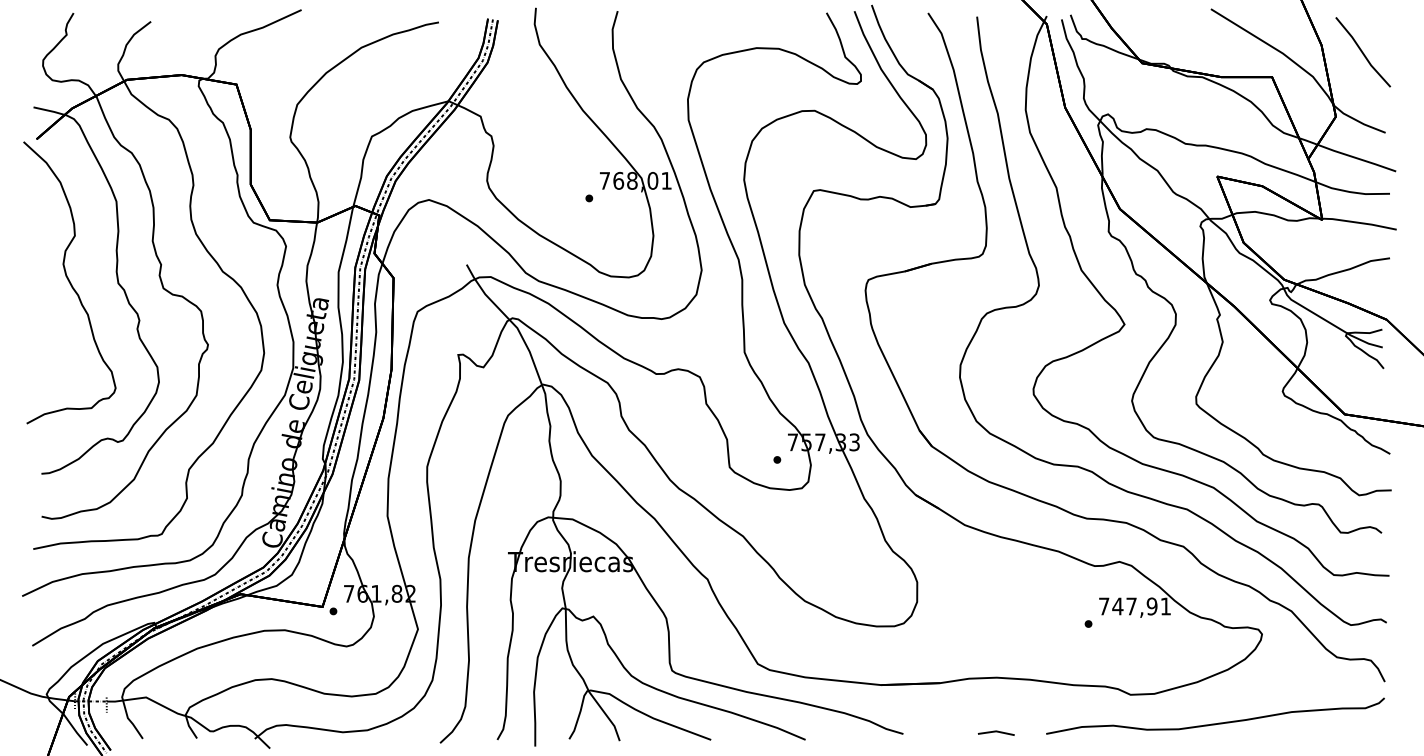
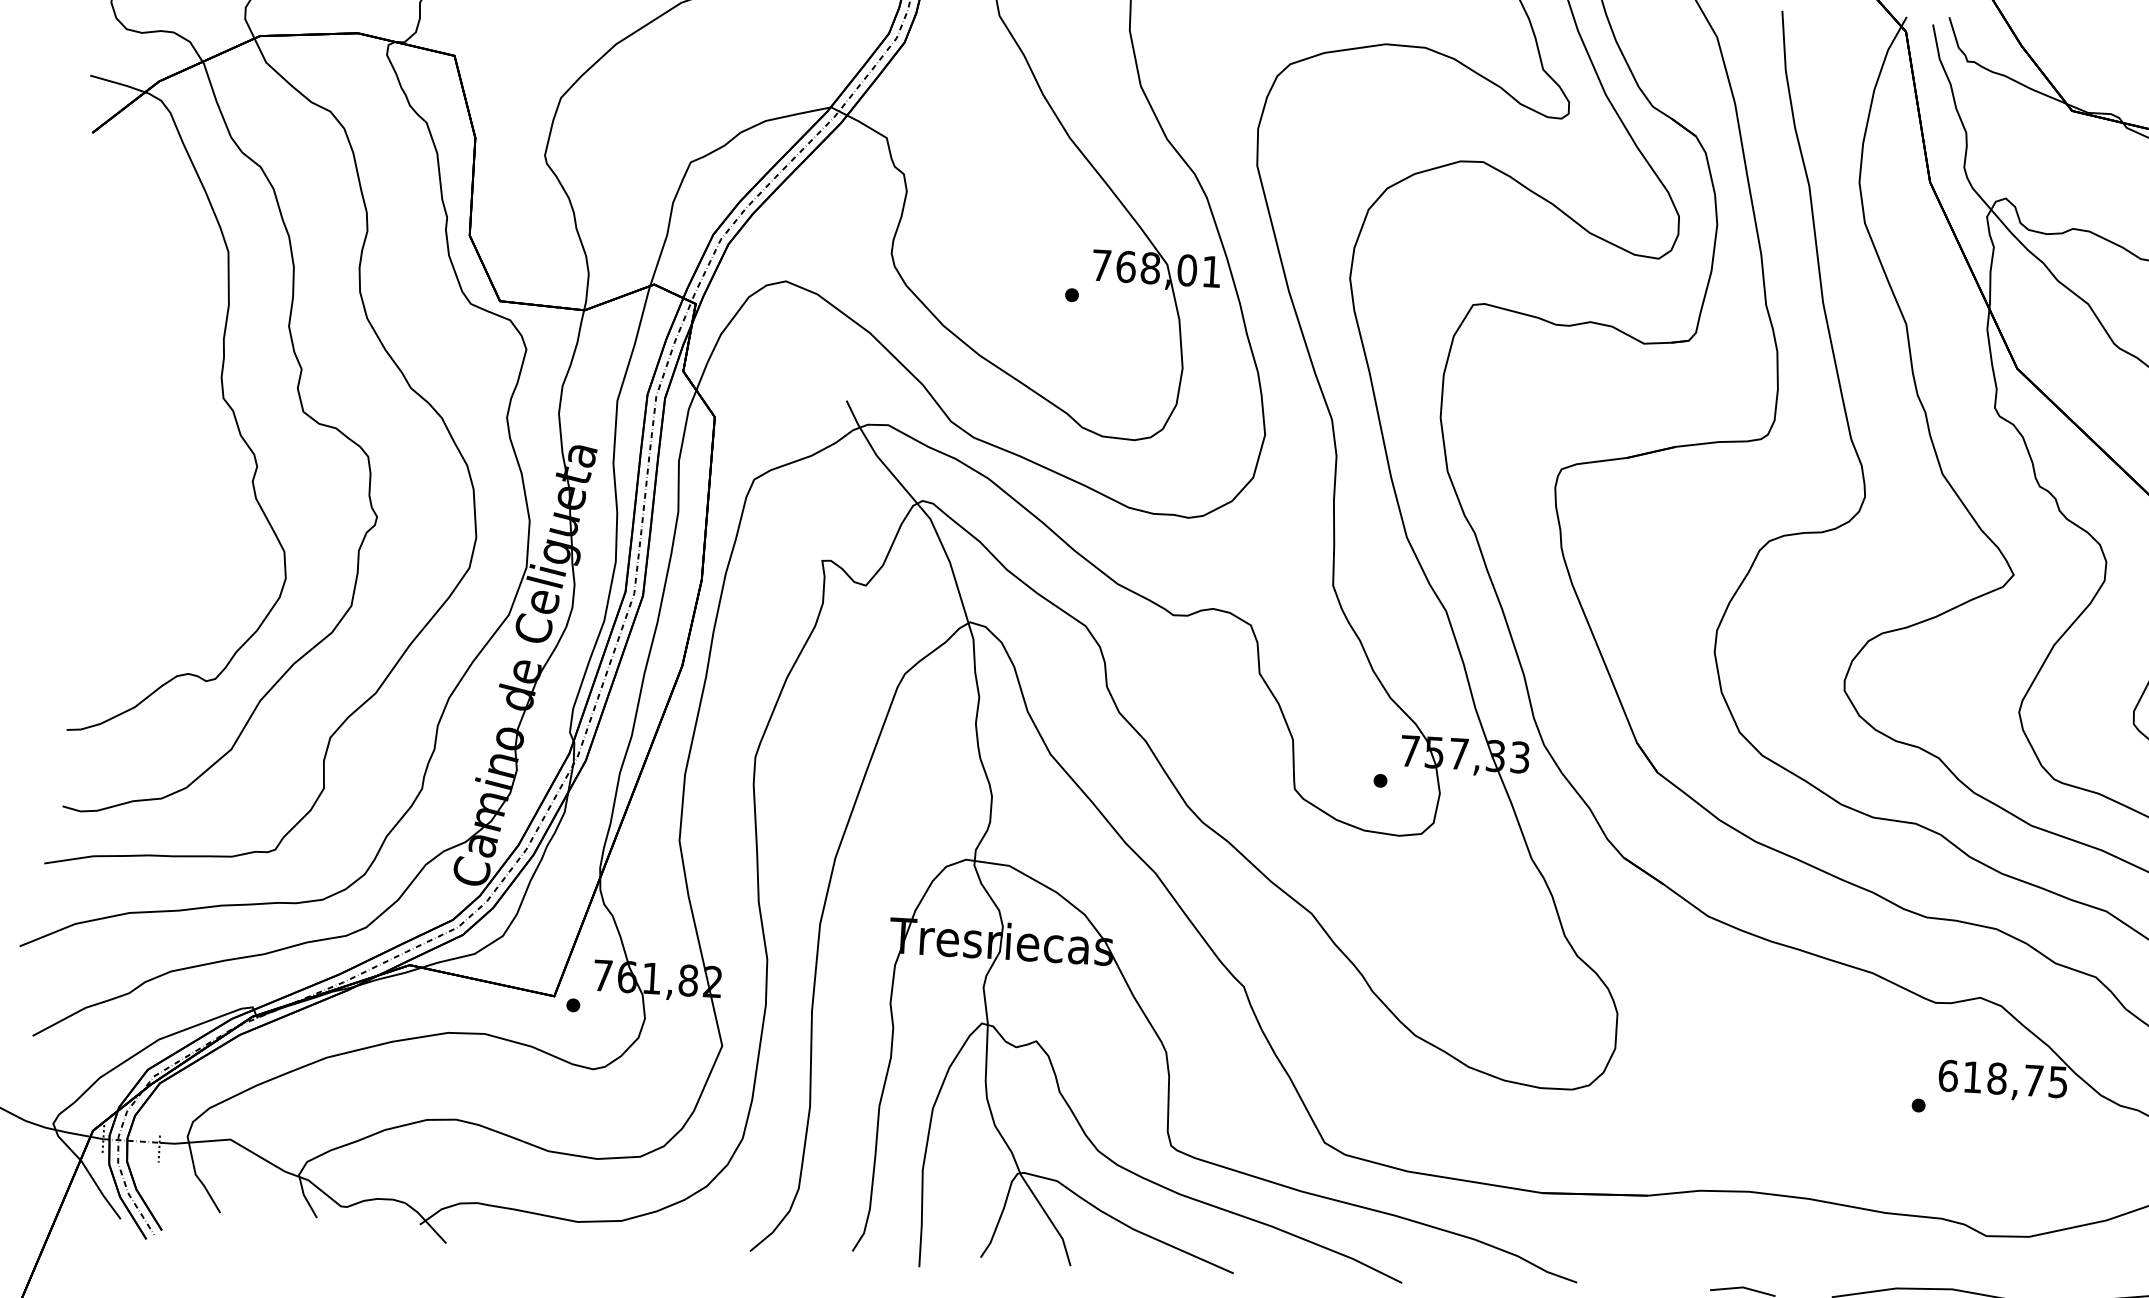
curve: (69, 282) -> (136, 391), removed
text: (1134, 606) -> (2002, 1078), 747,91 -> 618,75

